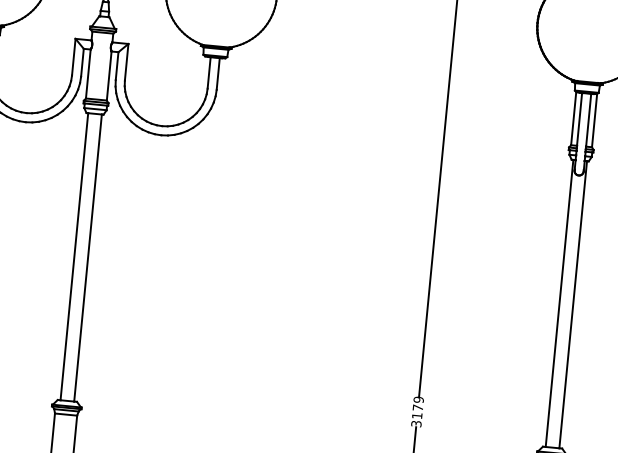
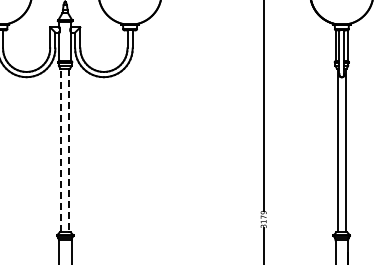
line: (74, 256) -> (61, 150), solid -> dashed
line: (88, 258) -> (69, 150), solid -> dashed

